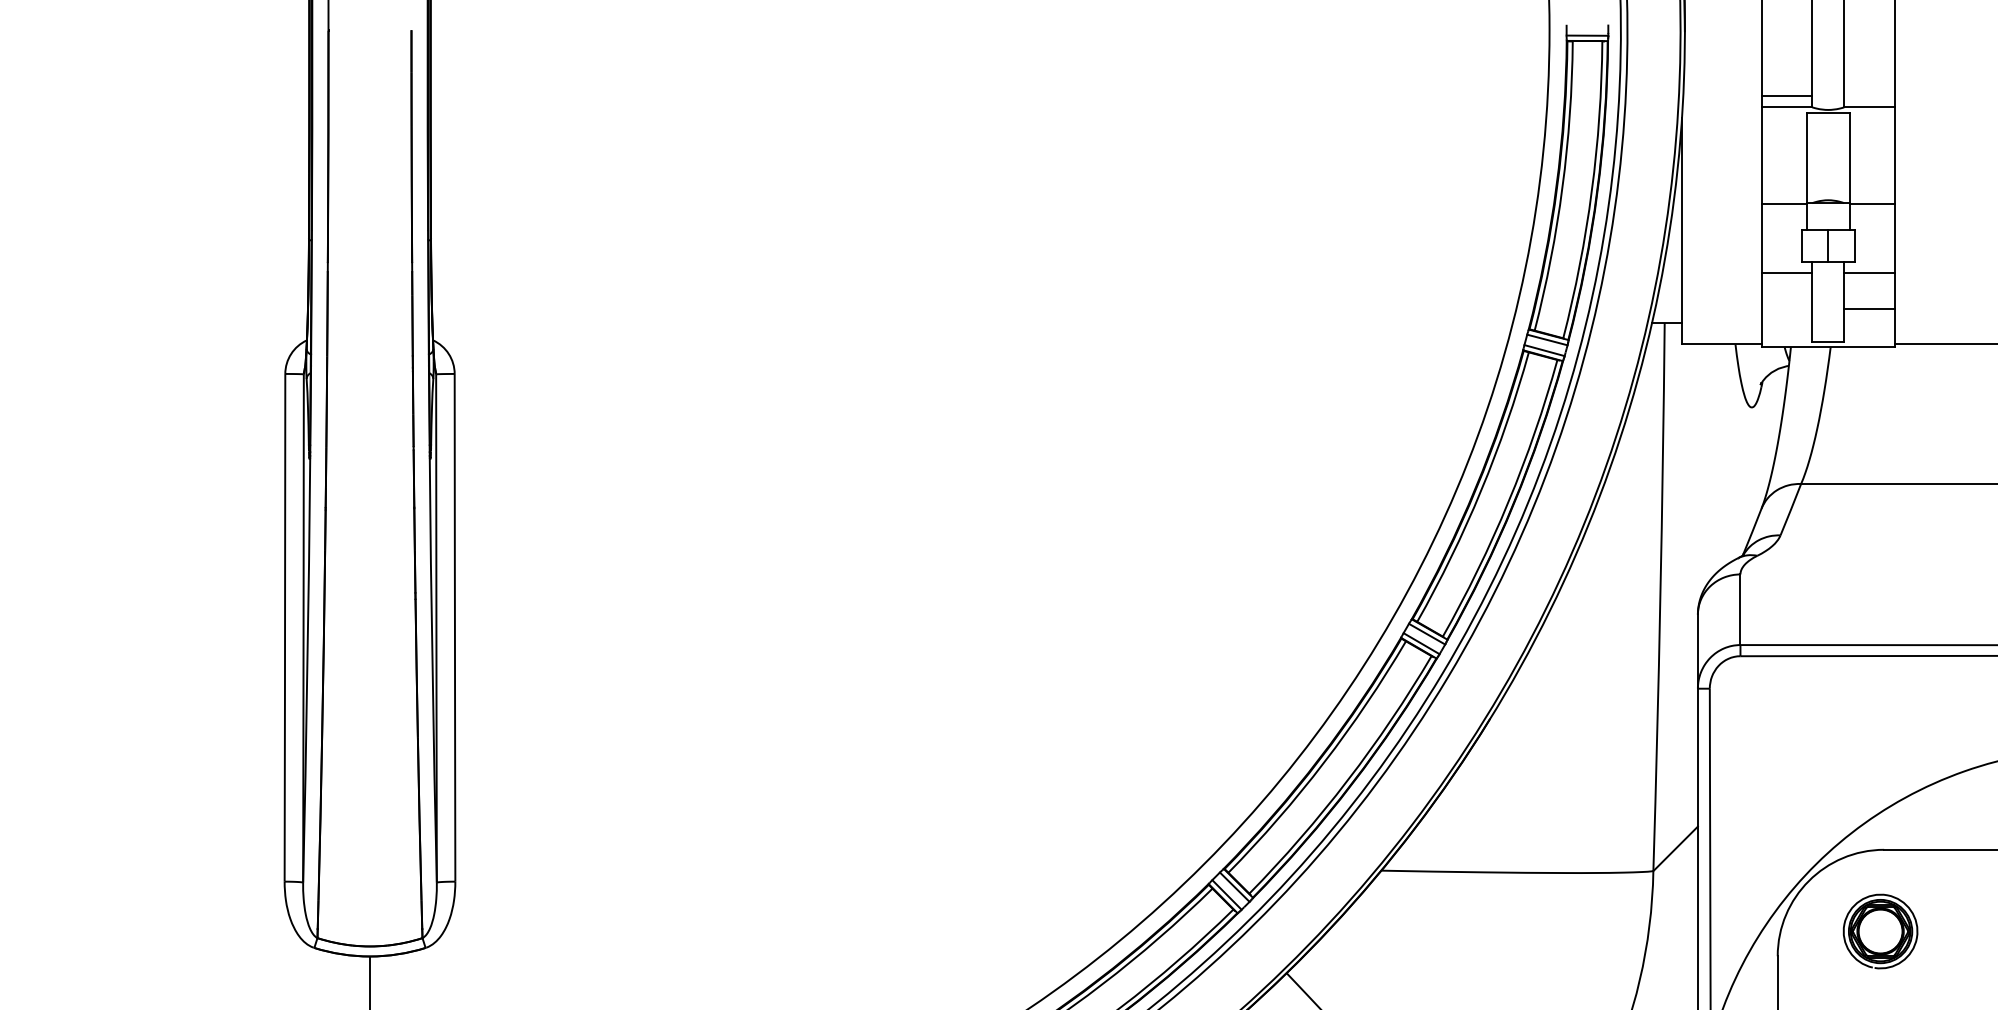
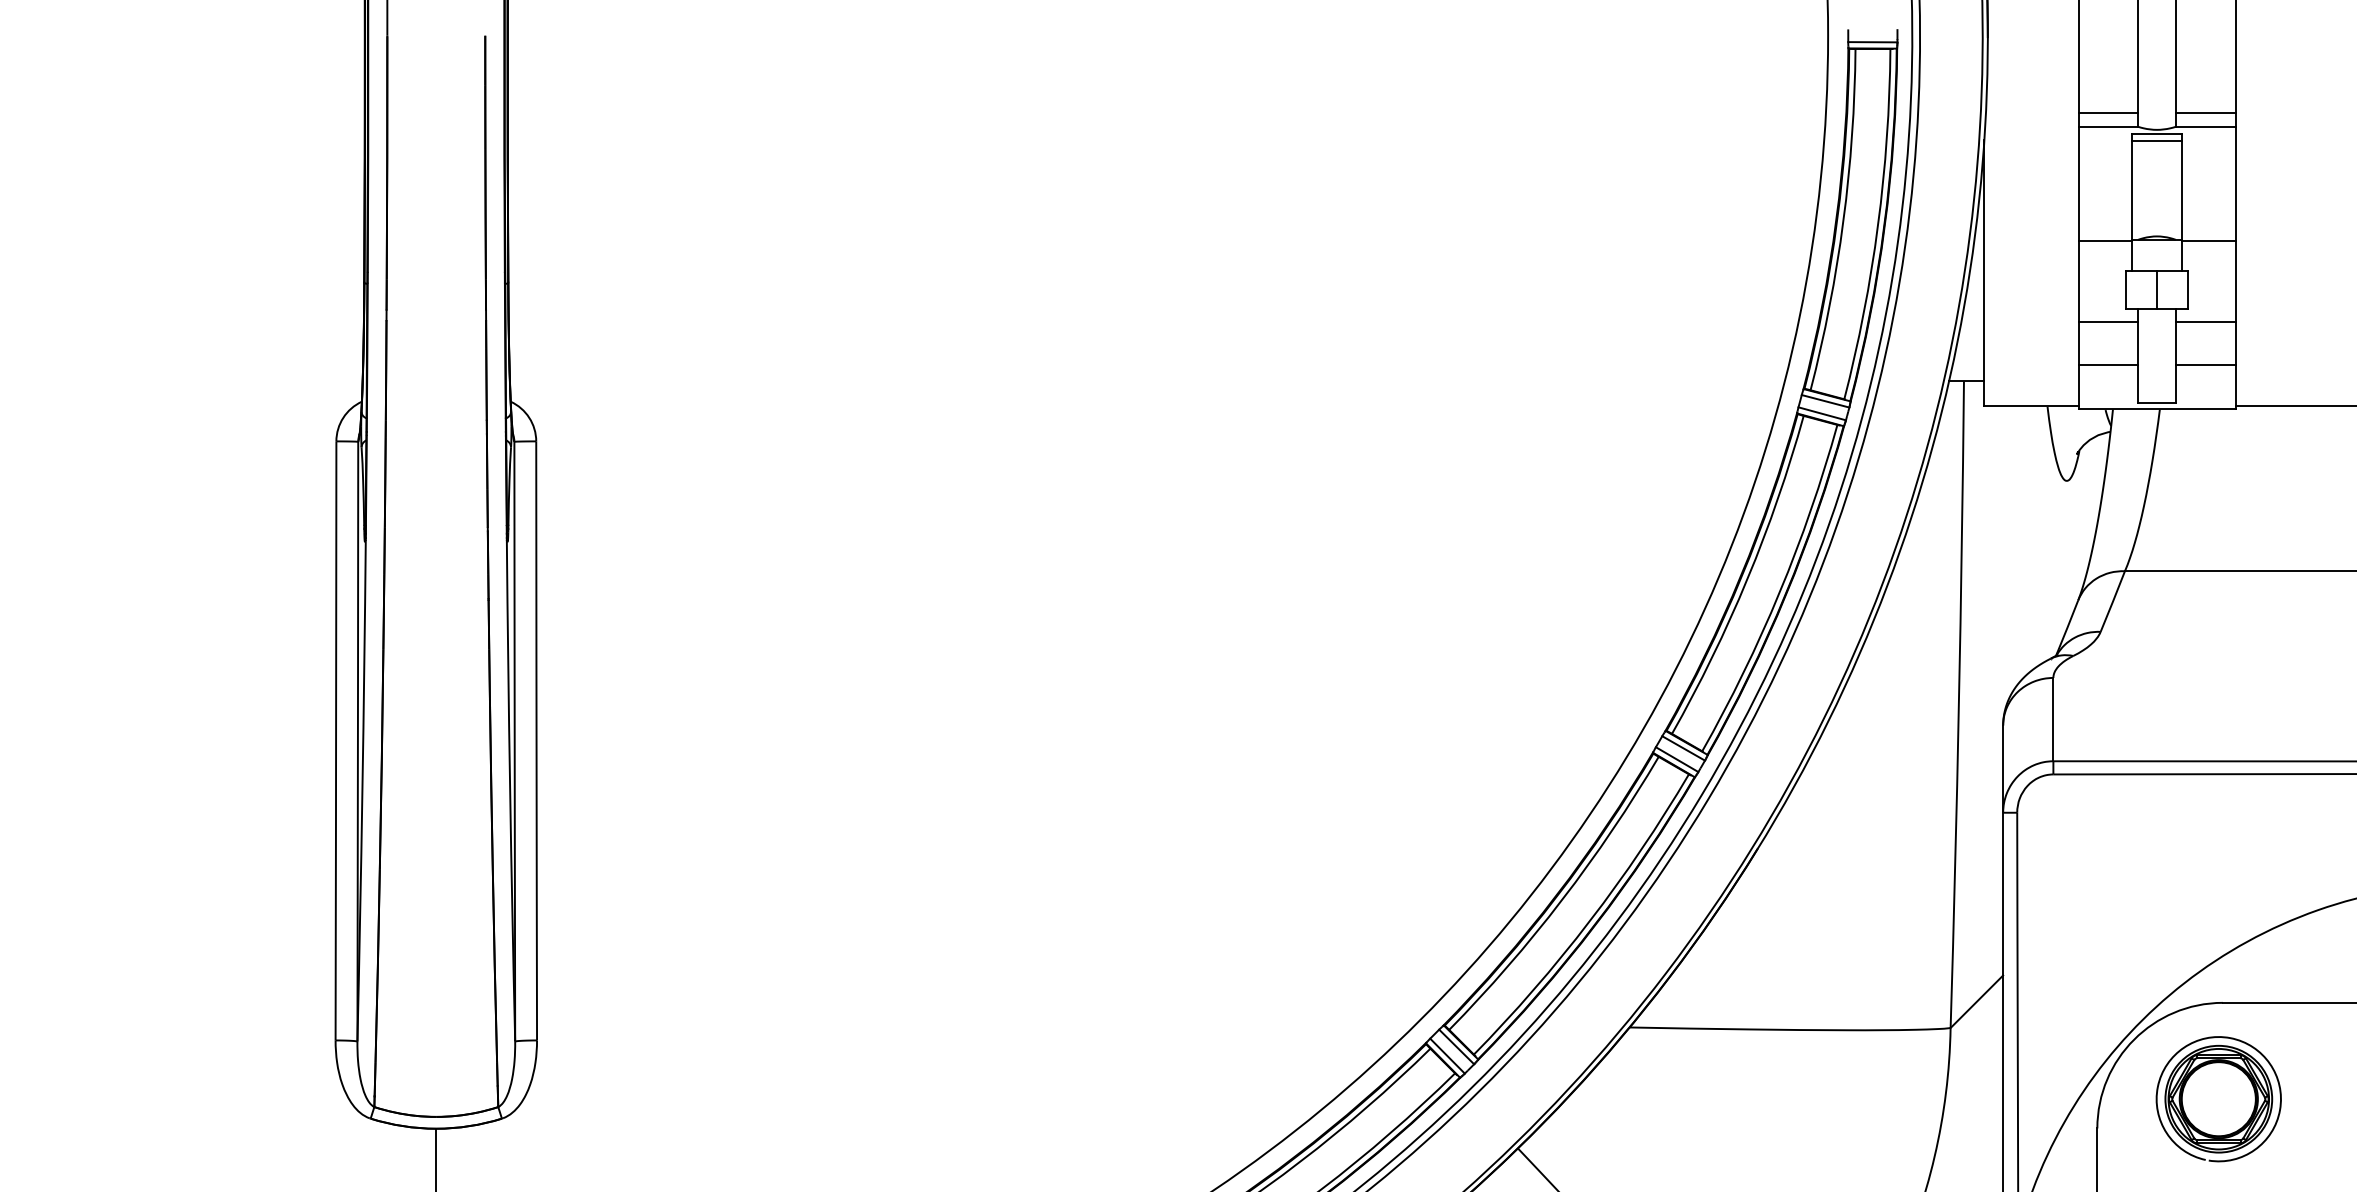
line: (1869, 96) -> (2205, 113), added
line: (1827, 118) -> (2156, 140), added
line: (1787, 308) -> (2108, 364), added
part: (1880, 931) -> (2218, 1099), size x1.43

